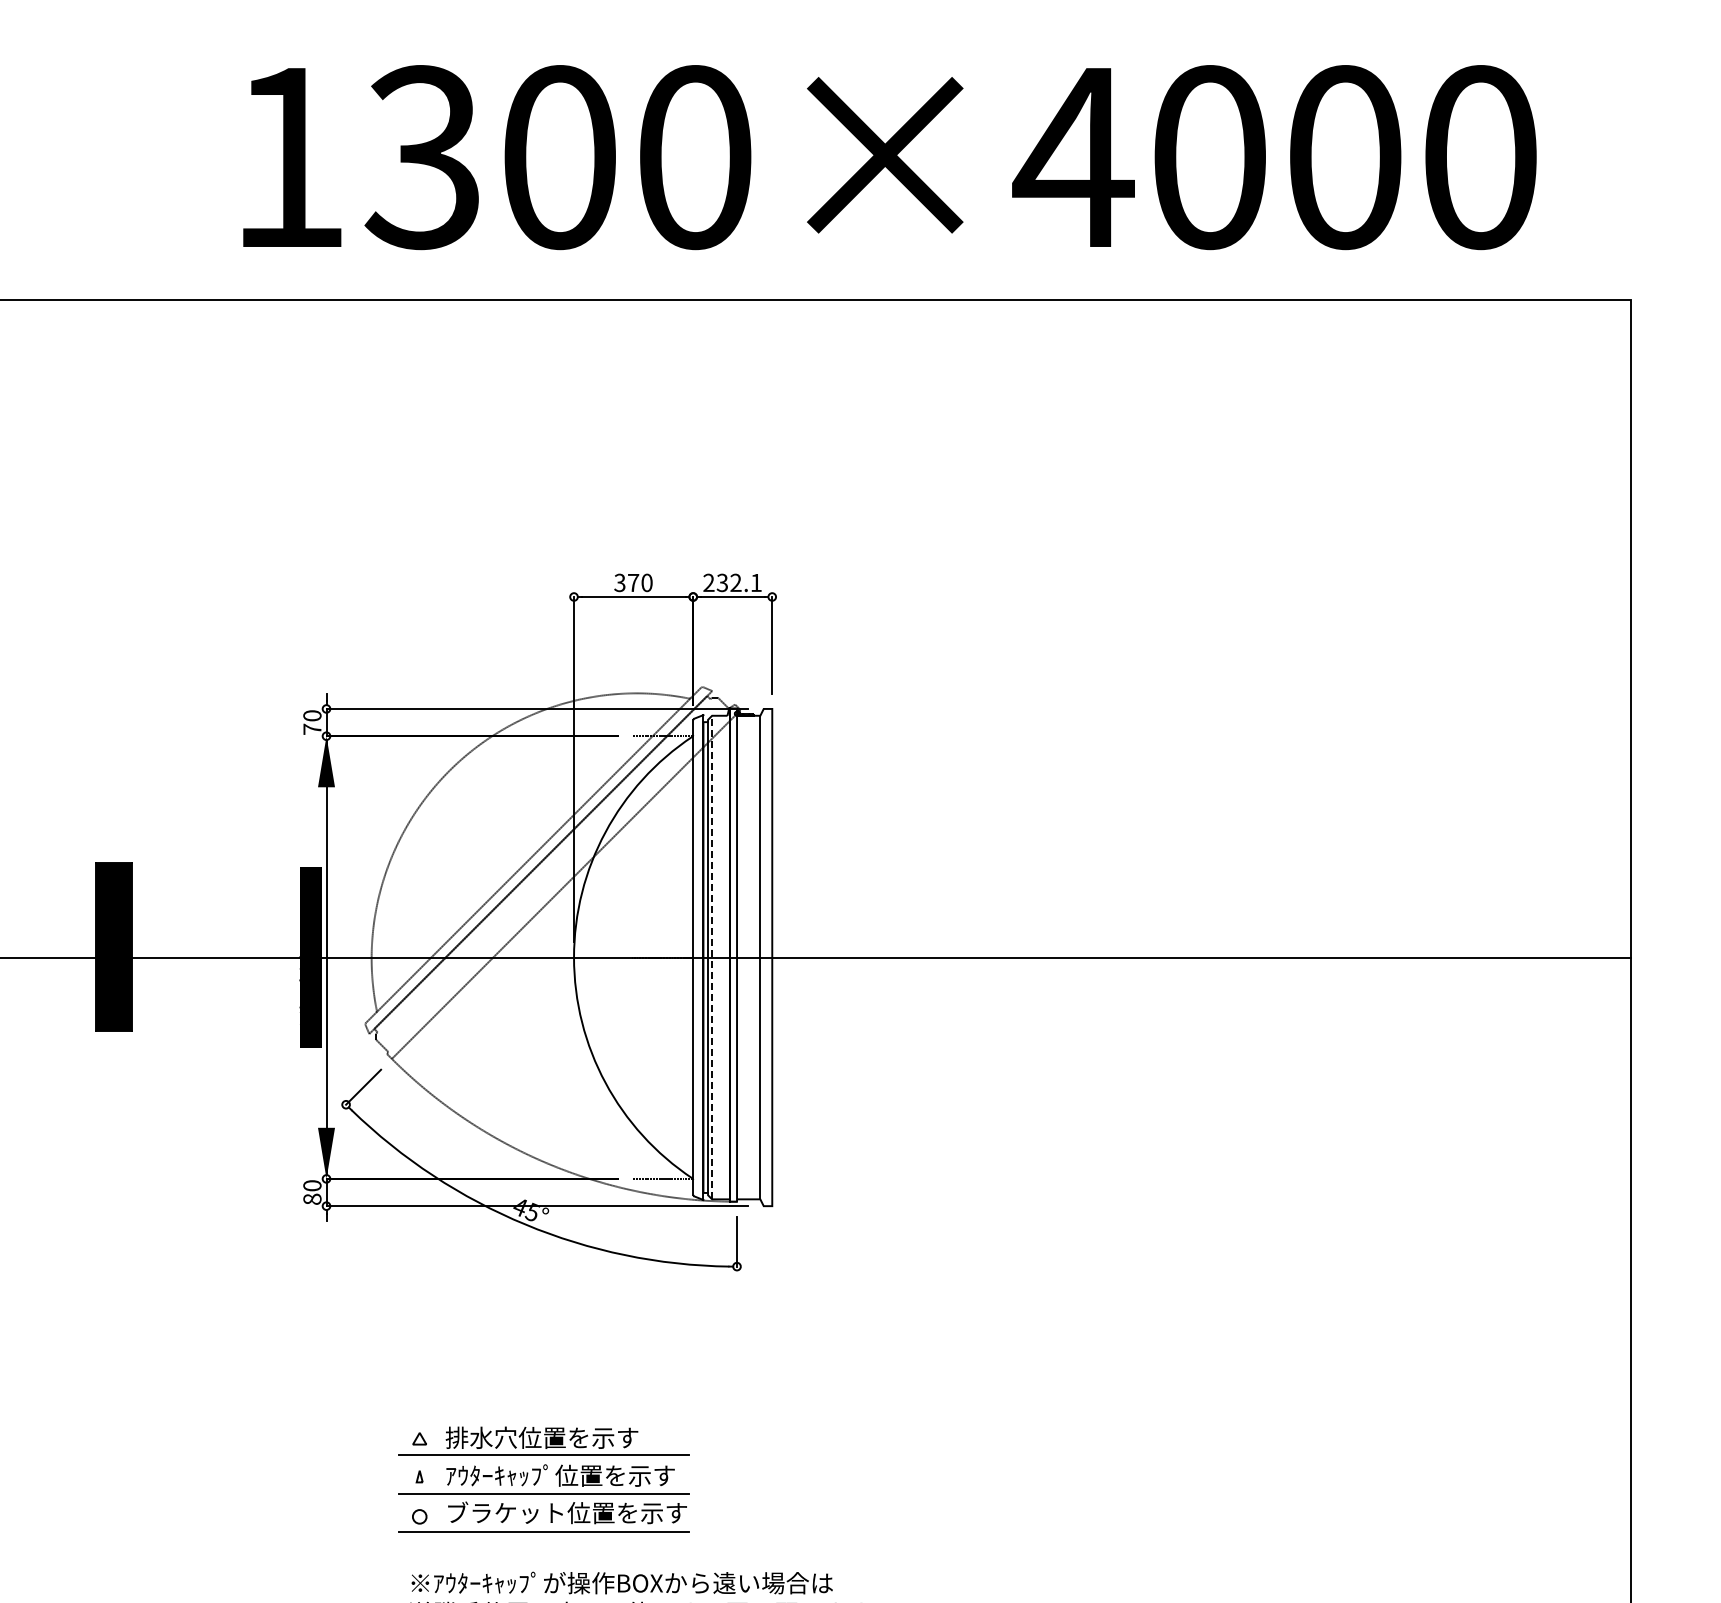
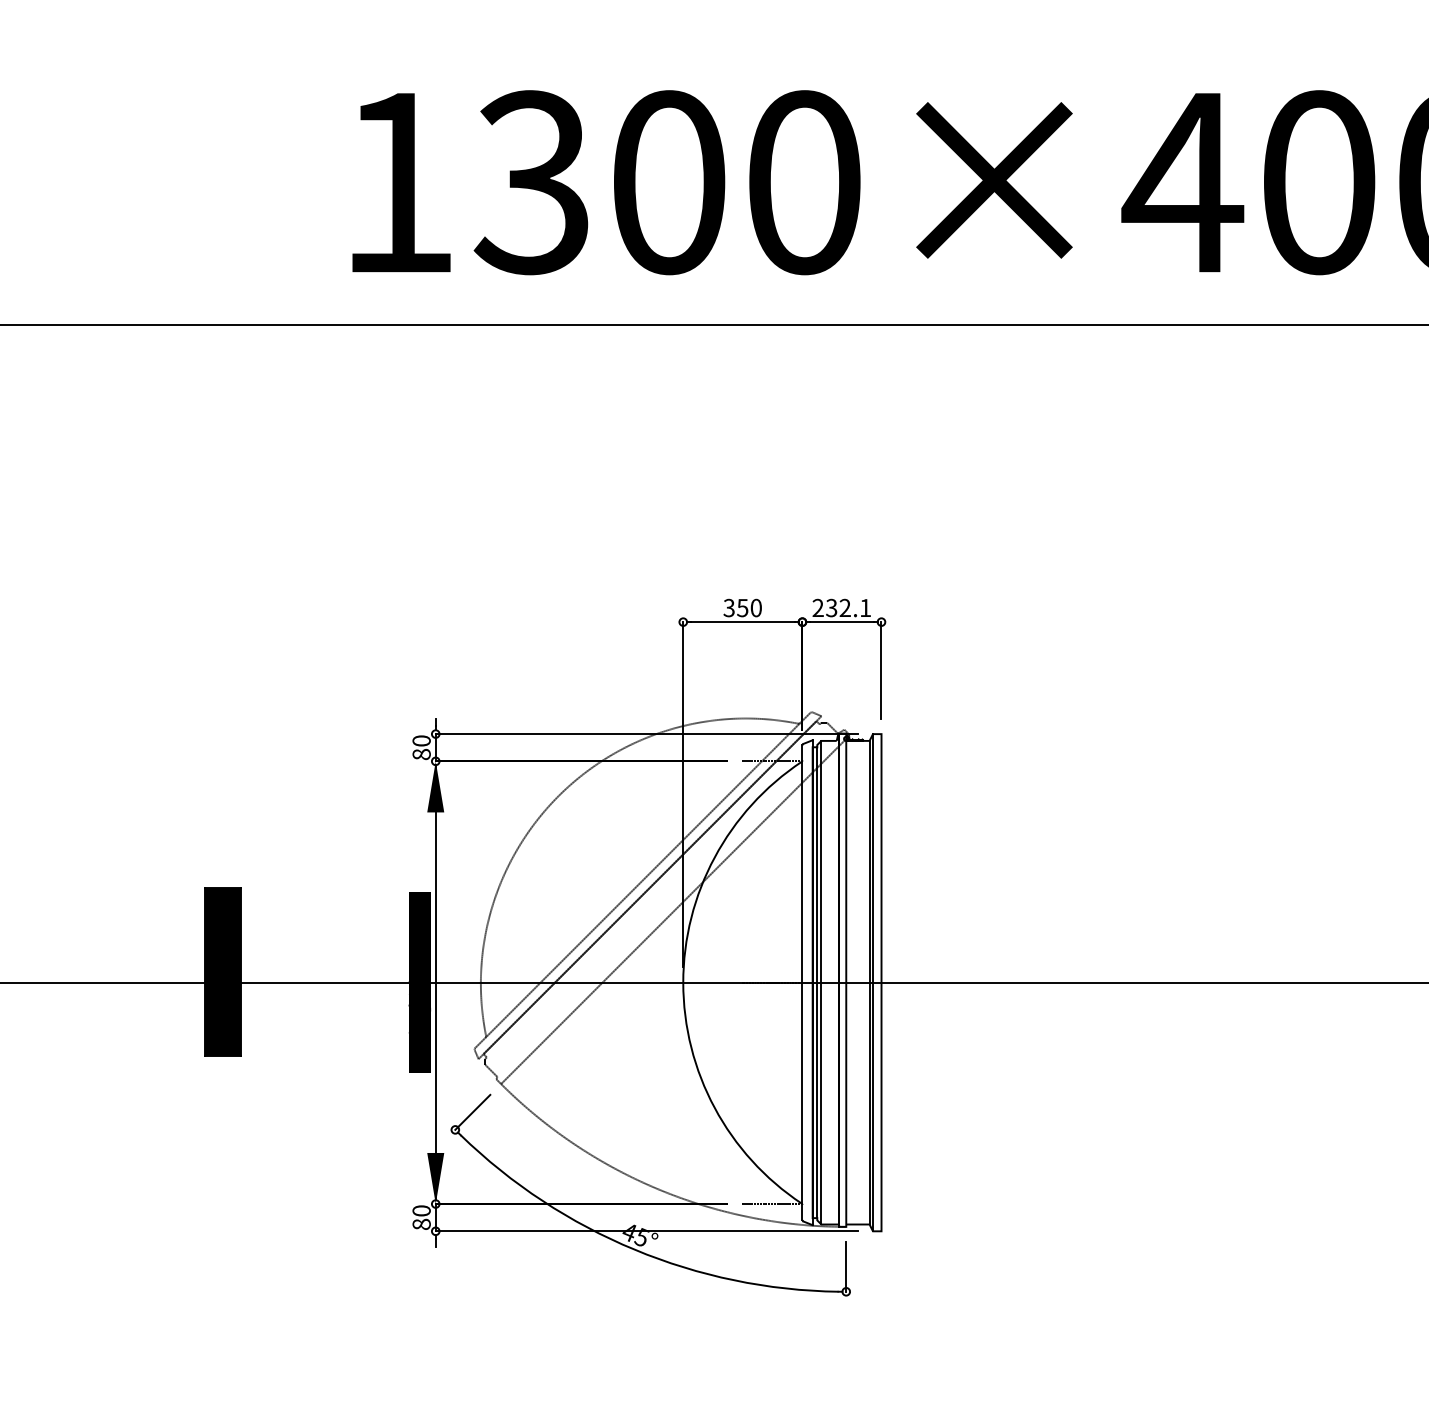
text: (633, 583) -> (742, 608), 370 -> 350
text: (312, 728) -> (421, 753), 70 -> 80
line: (712, 957) -> (821, 982), dashed -> solid
line: (763, 957) -> (872, 982), added

